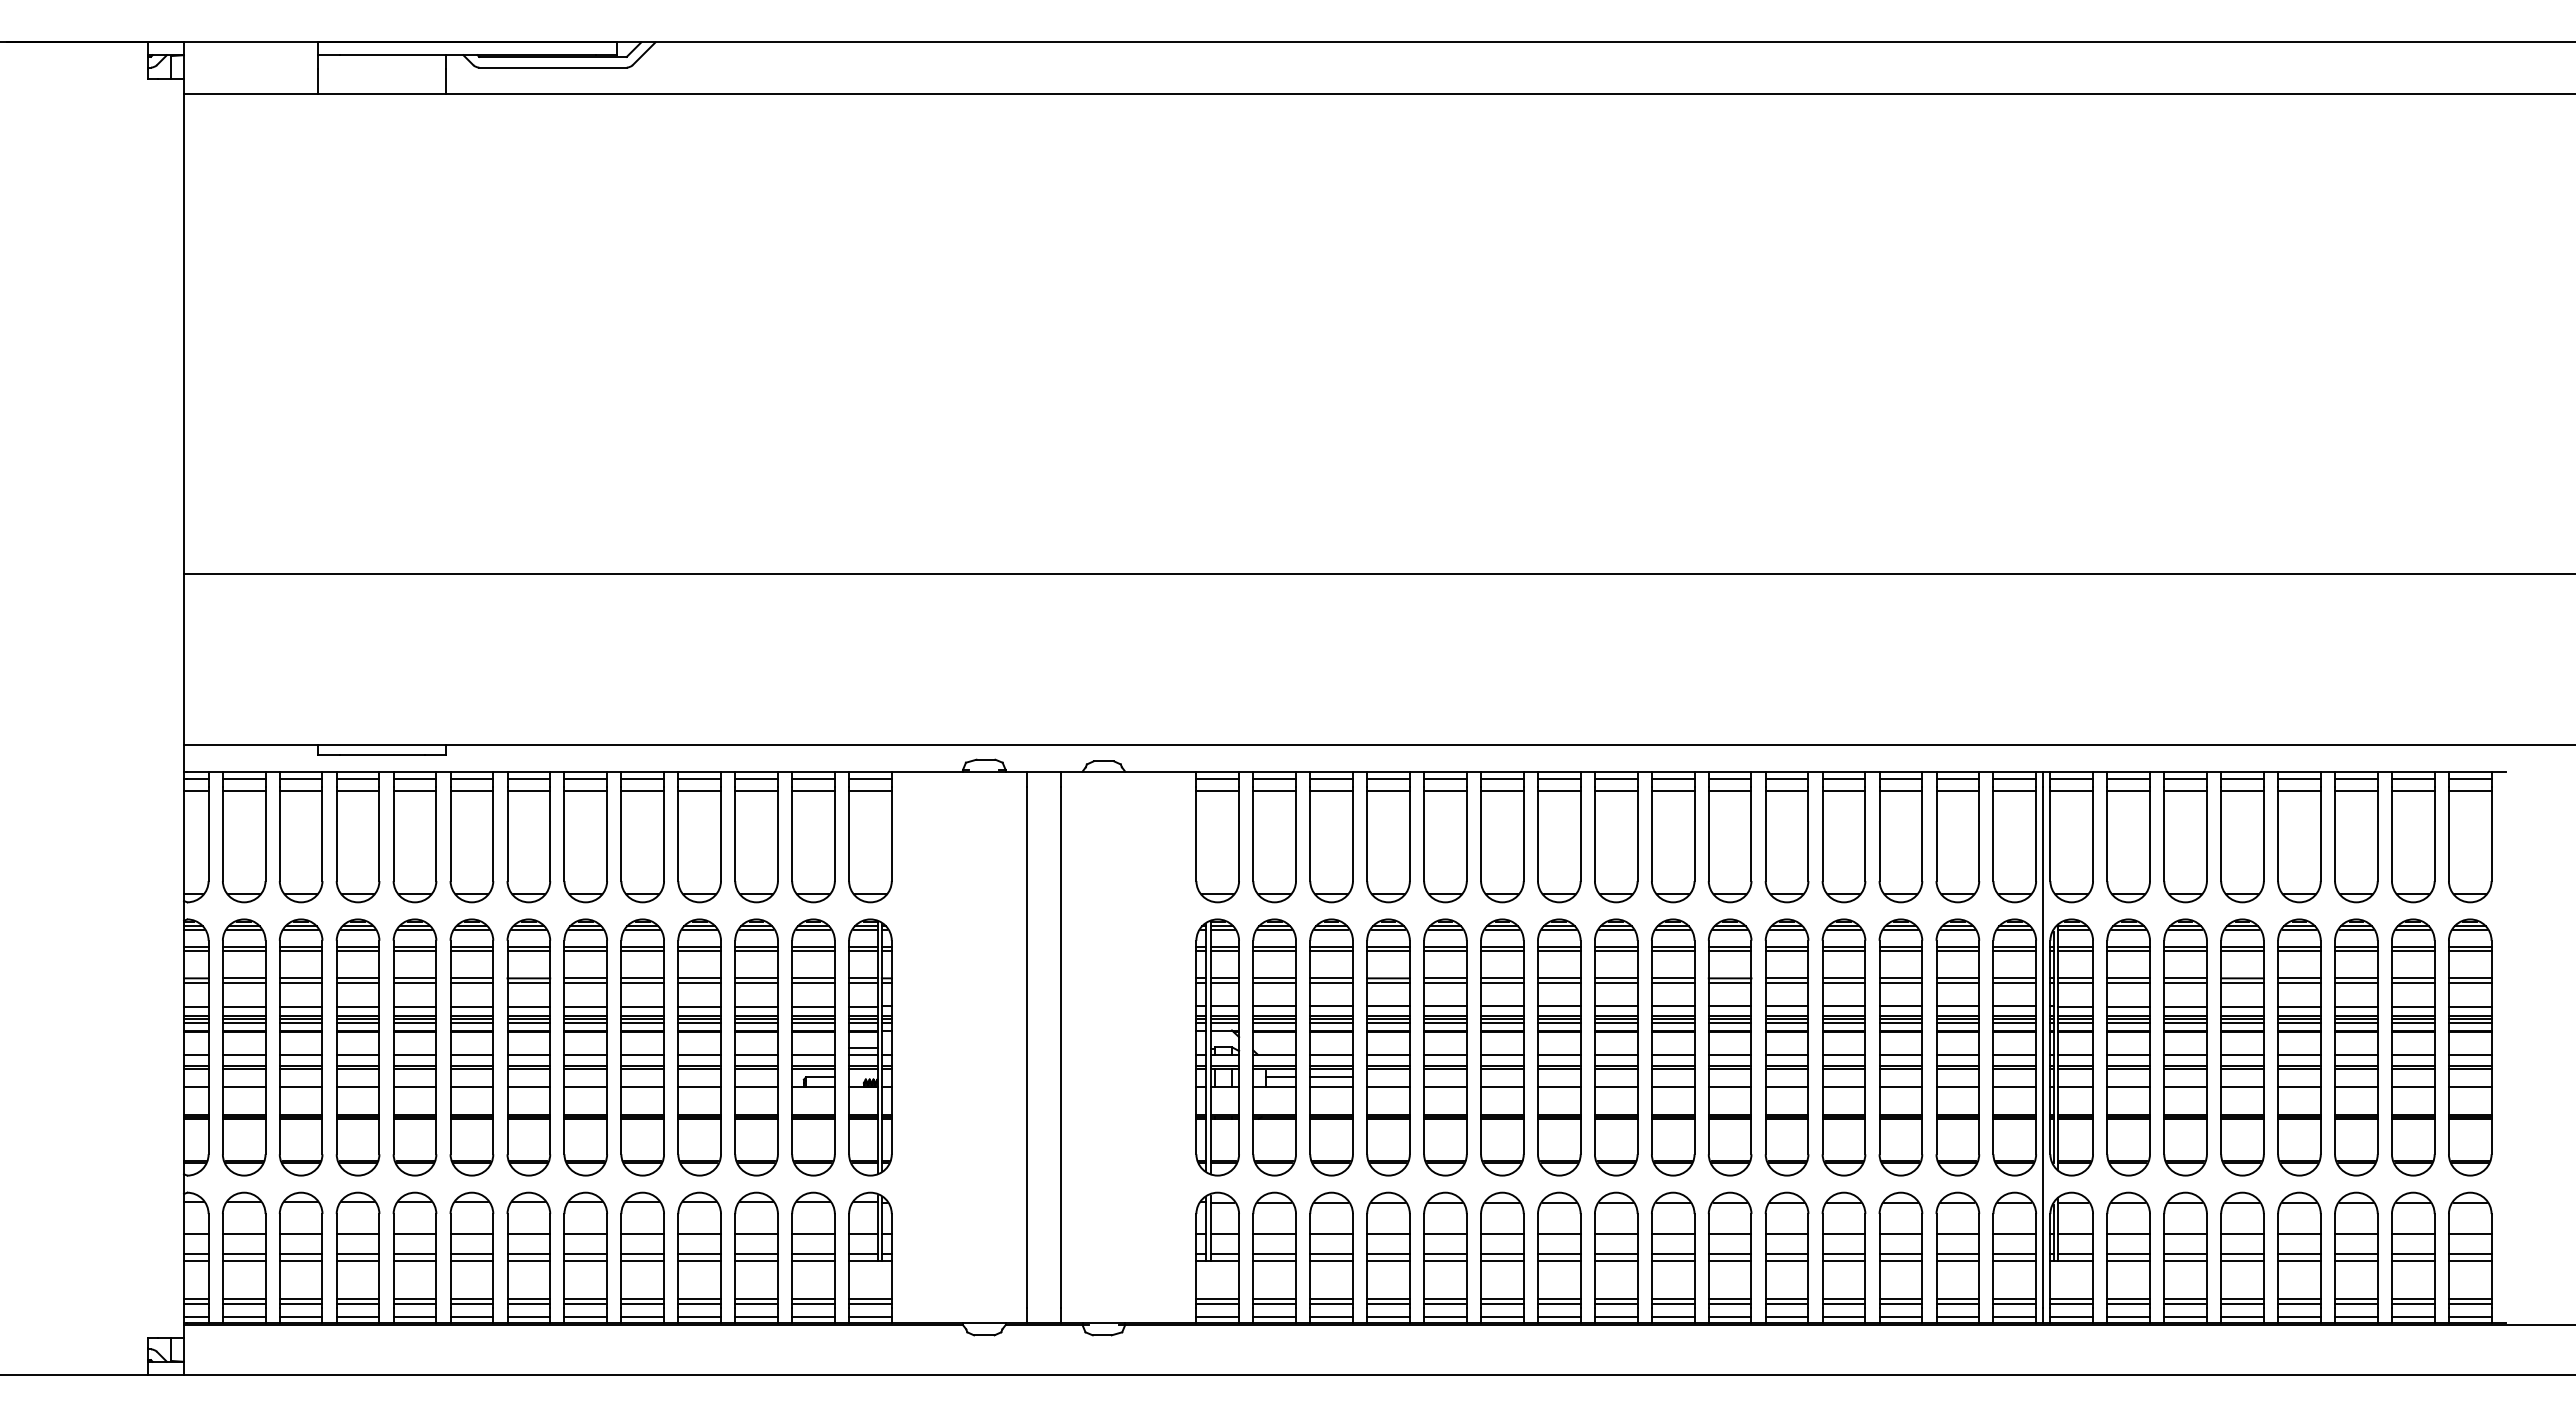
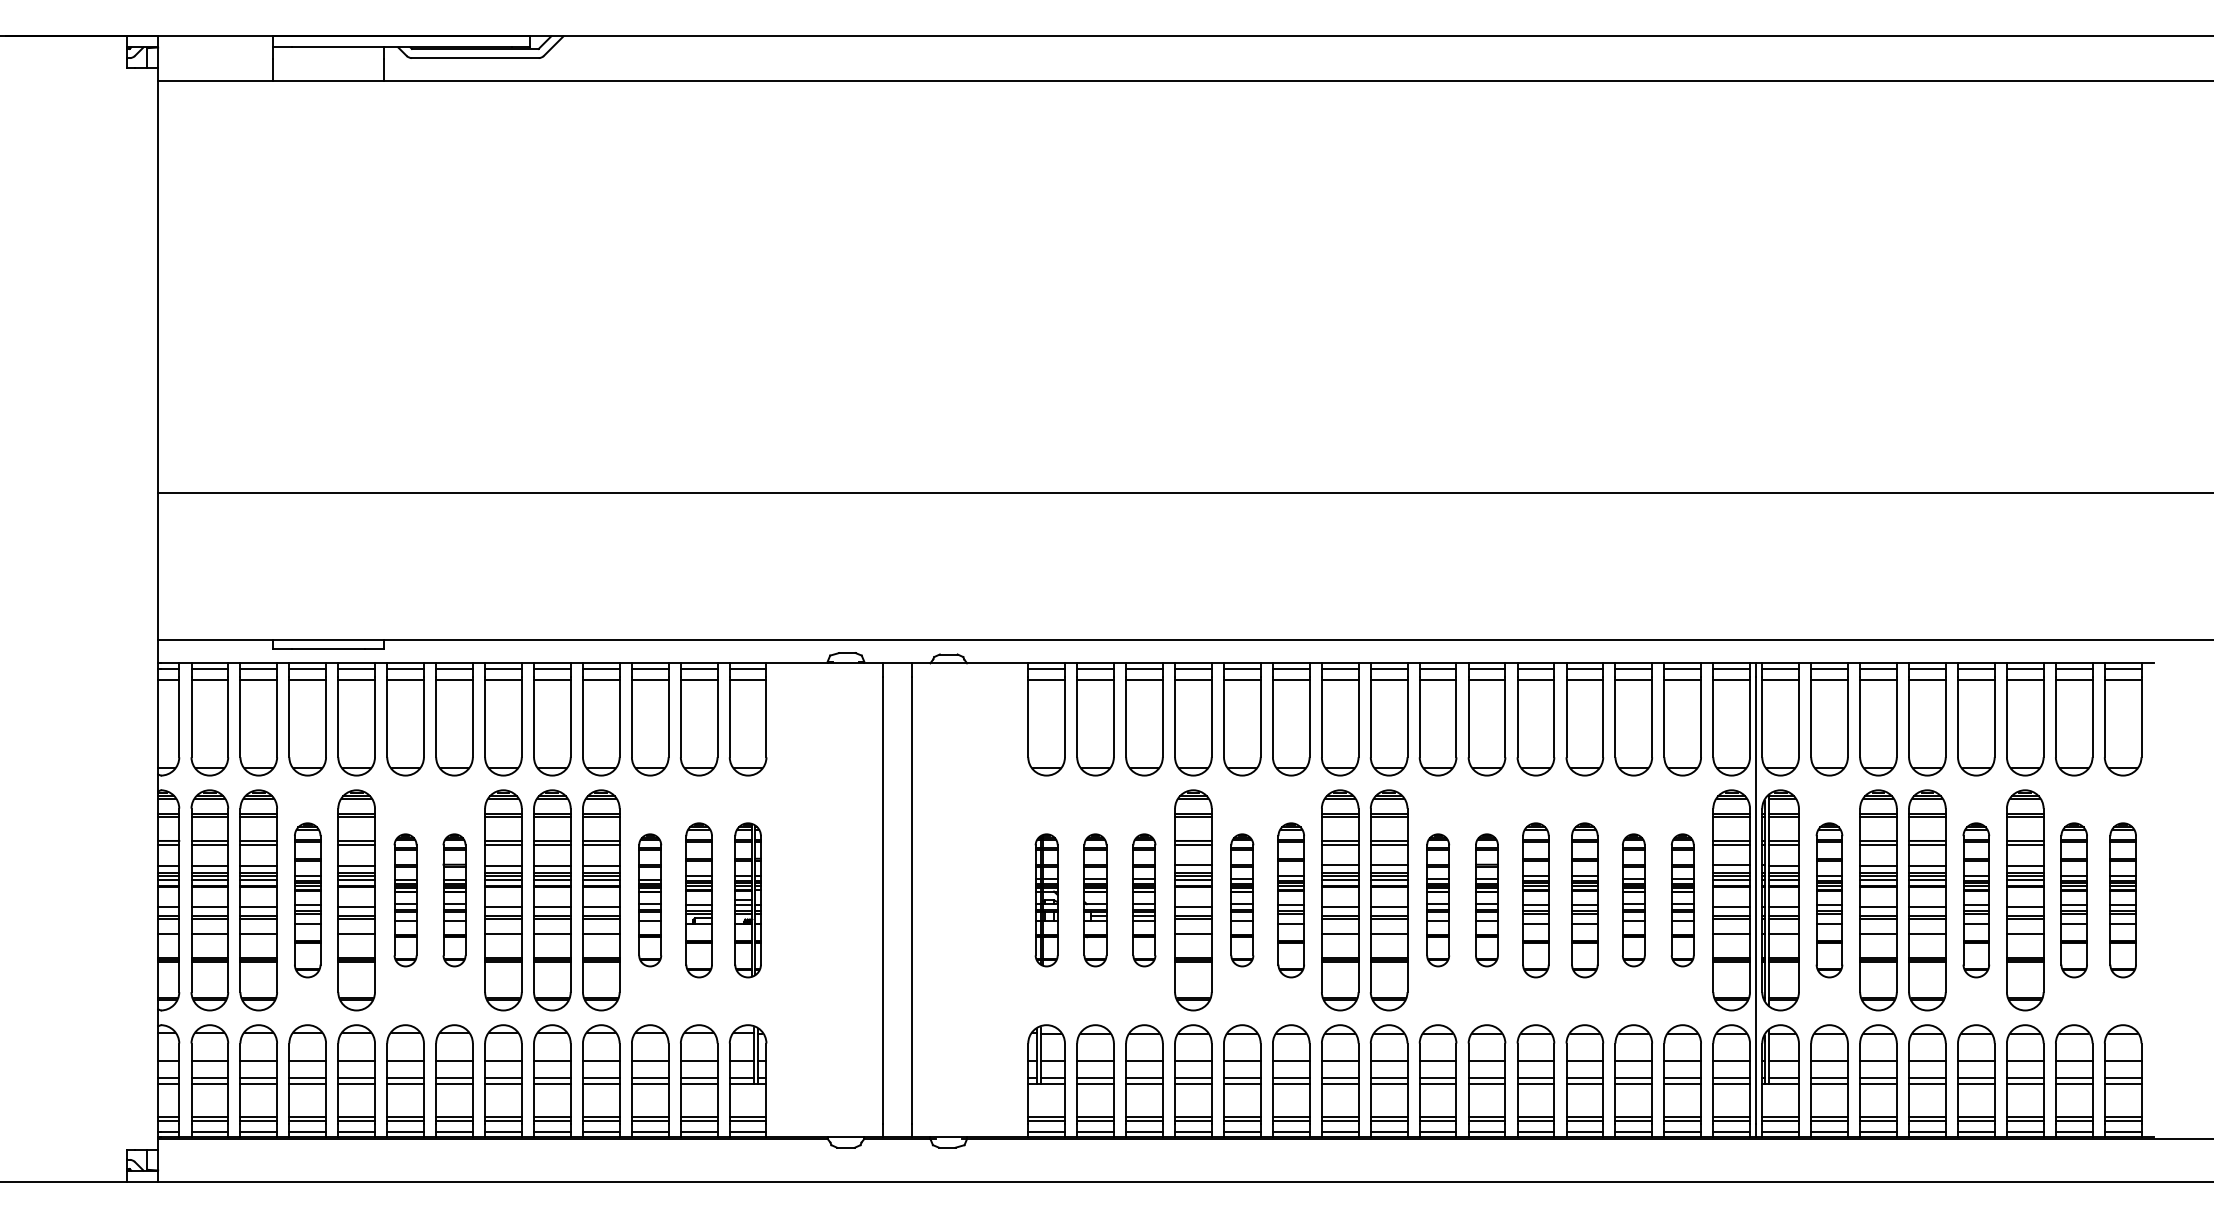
part: (357, 1047) -> (307, 900), size x0.7
part: (471, 1047) -> (405, 900), size x0.6
part: (528, 1047) -> (454, 900), size x0.6
part: (756, 1047) -> (650, 900), size x0.6
part: (813, 1047) -> (699, 900), size x0.7
part: (870, 1047) -> (748, 900), size x0.7
part: (1217, 1047) -> (1046, 900), size x0.6
part: (1274, 1047) -> (1095, 900), size x0.6
part: (1331, 1047) -> (1144, 900), size x0.6
part: (1445, 1047) -> (1242, 900), size x0.6
part: (1502, 1047) -> (1291, 900), size x0.7
part: (1673, 1047) -> (1438, 900), size x0.6
part: (1729, 1047) -> (1486, 900), size x0.6
part: (1786, 1047) -> (1535, 900), size x0.7
part: (1843, 1047) -> (1584, 900), size x0.7
part: (1900, 1047) -> (1633, 900), size x0.6
part: (1957, 1047) -> (1682, 900), size x0.6
part: (2128, 1047) -> (1829, 900), size x0.7
part: (2299, 1047) -> (1976, 900), size x0.7
part: (2413, 1047) -> (2074, 900), size x0.7
part: (2470, 1047) -> (2123, 900), size x0.7

